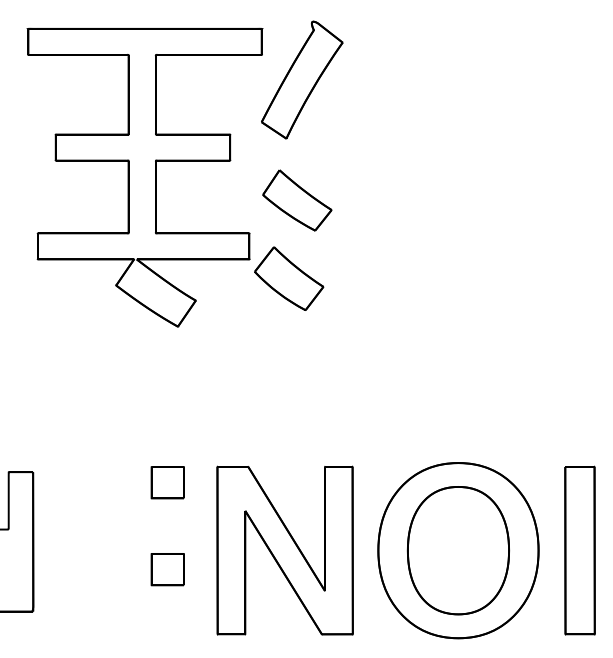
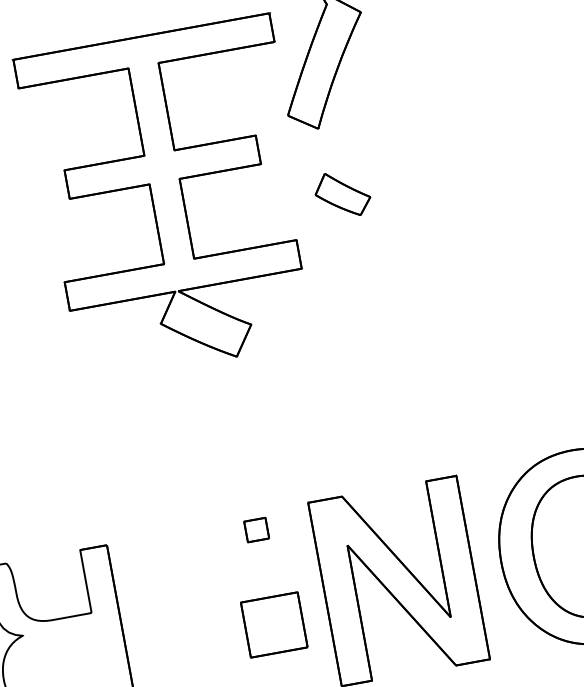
part: (297, 200) -> (342, 194), size x0.7
part: (289, 278) -> (349, 281), removed
part: (167, 482) -> (256, 529), size x0.6
part: (167, 569) -> (273, 625), size x1.6

